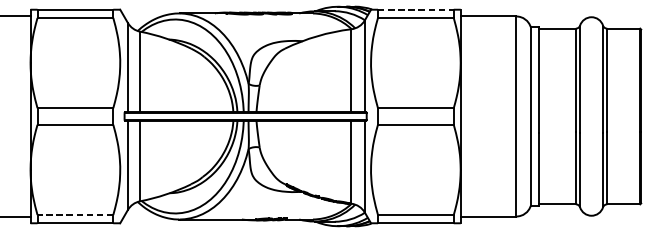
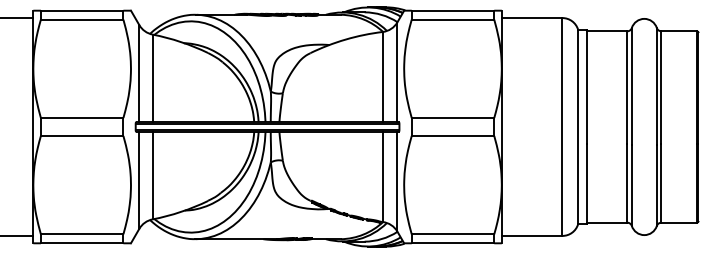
line: (416, 9) -> (453, 10), dashed -> solid
line: (74, 215) -> (81, 234), dashed -> solid

